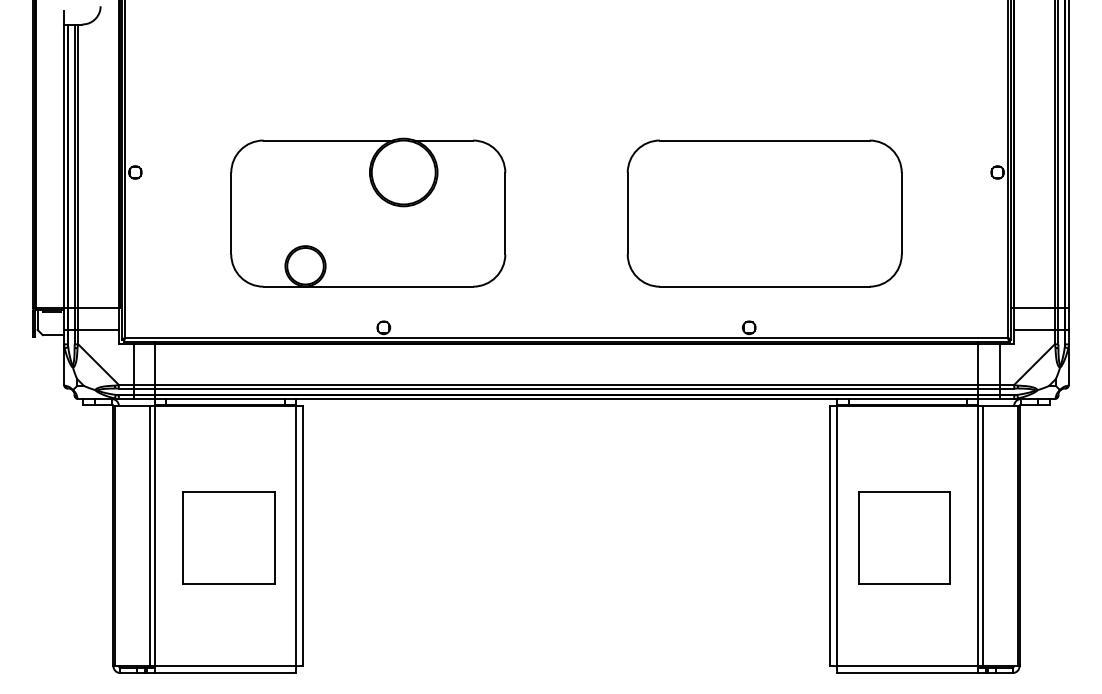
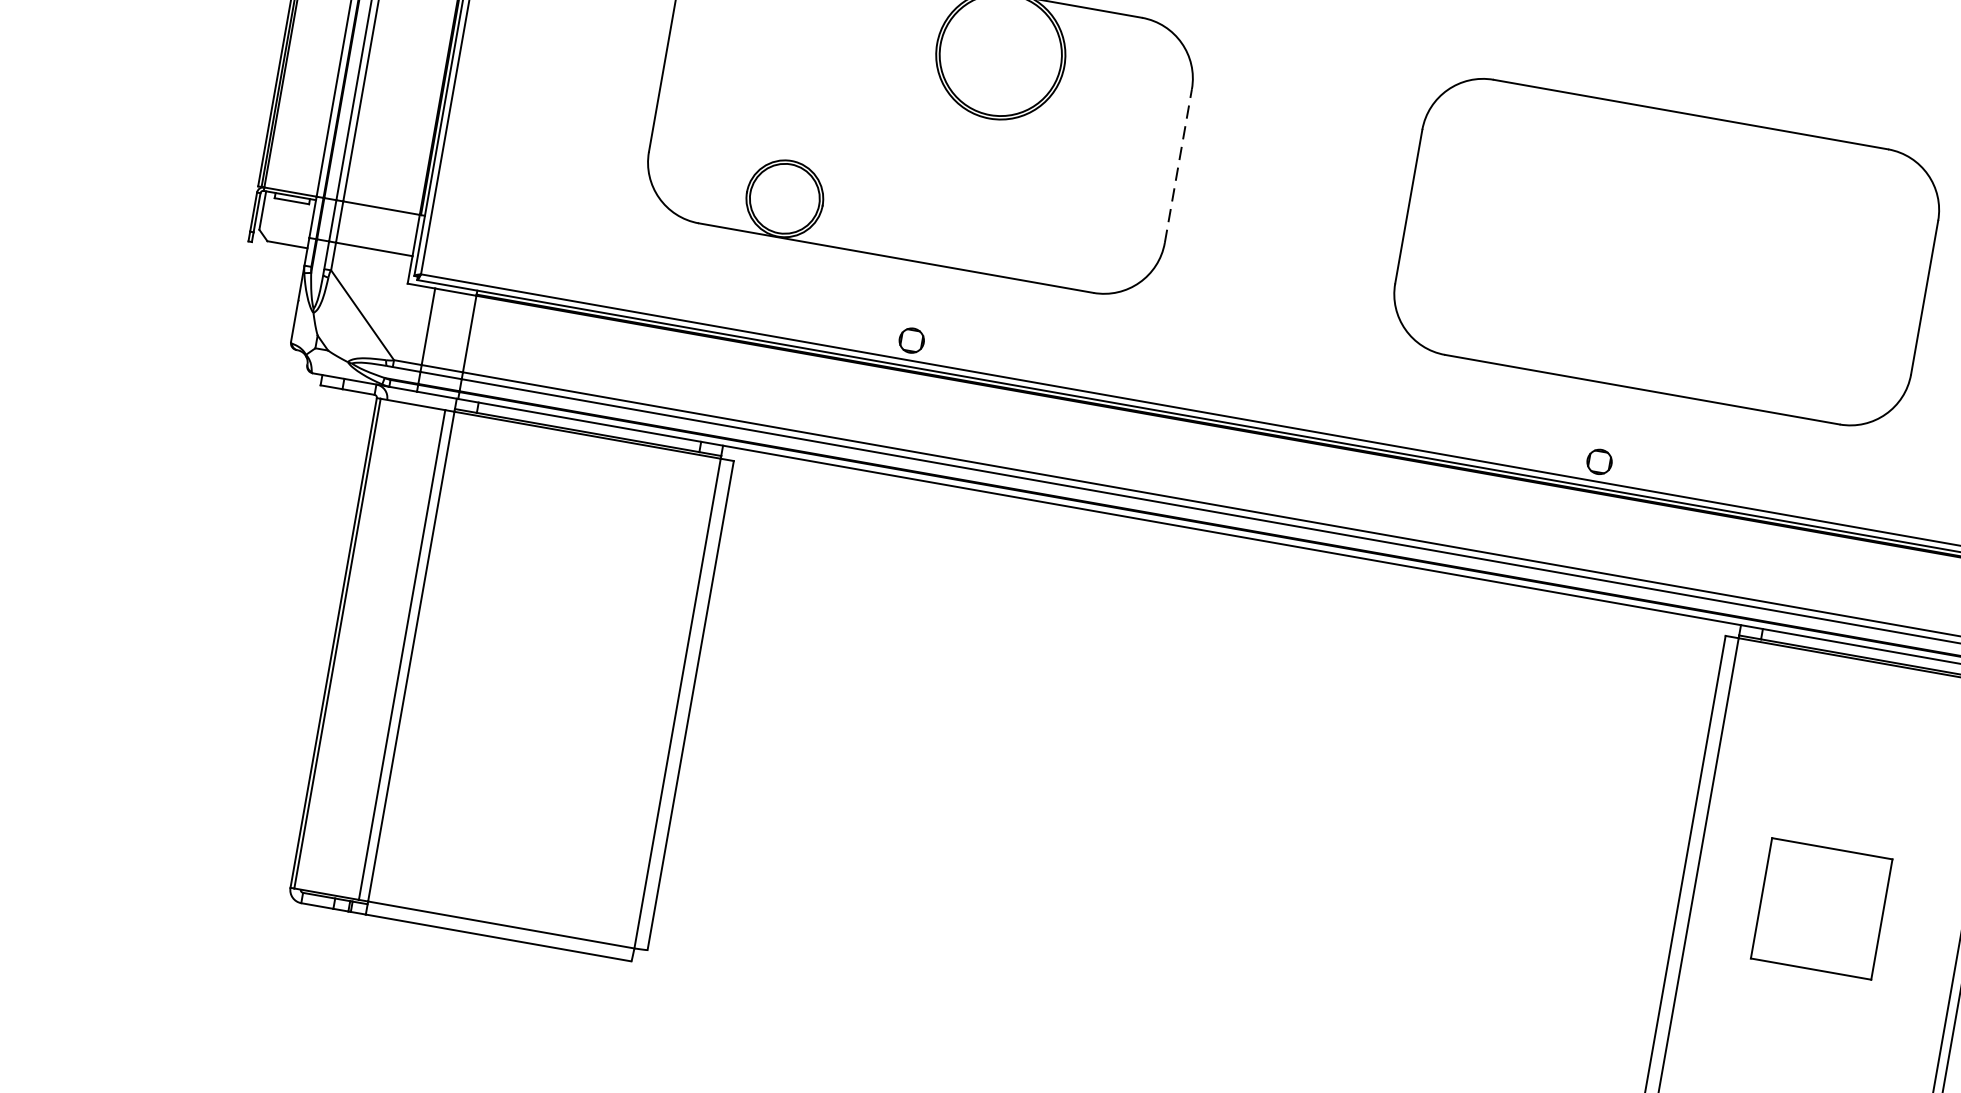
line: (505, 213) -> (1178, 165), solid -> dashed
part: (228, 537) -> (549, 683), removed
part: (904, 537) -> (1822, 908), size x0.7

